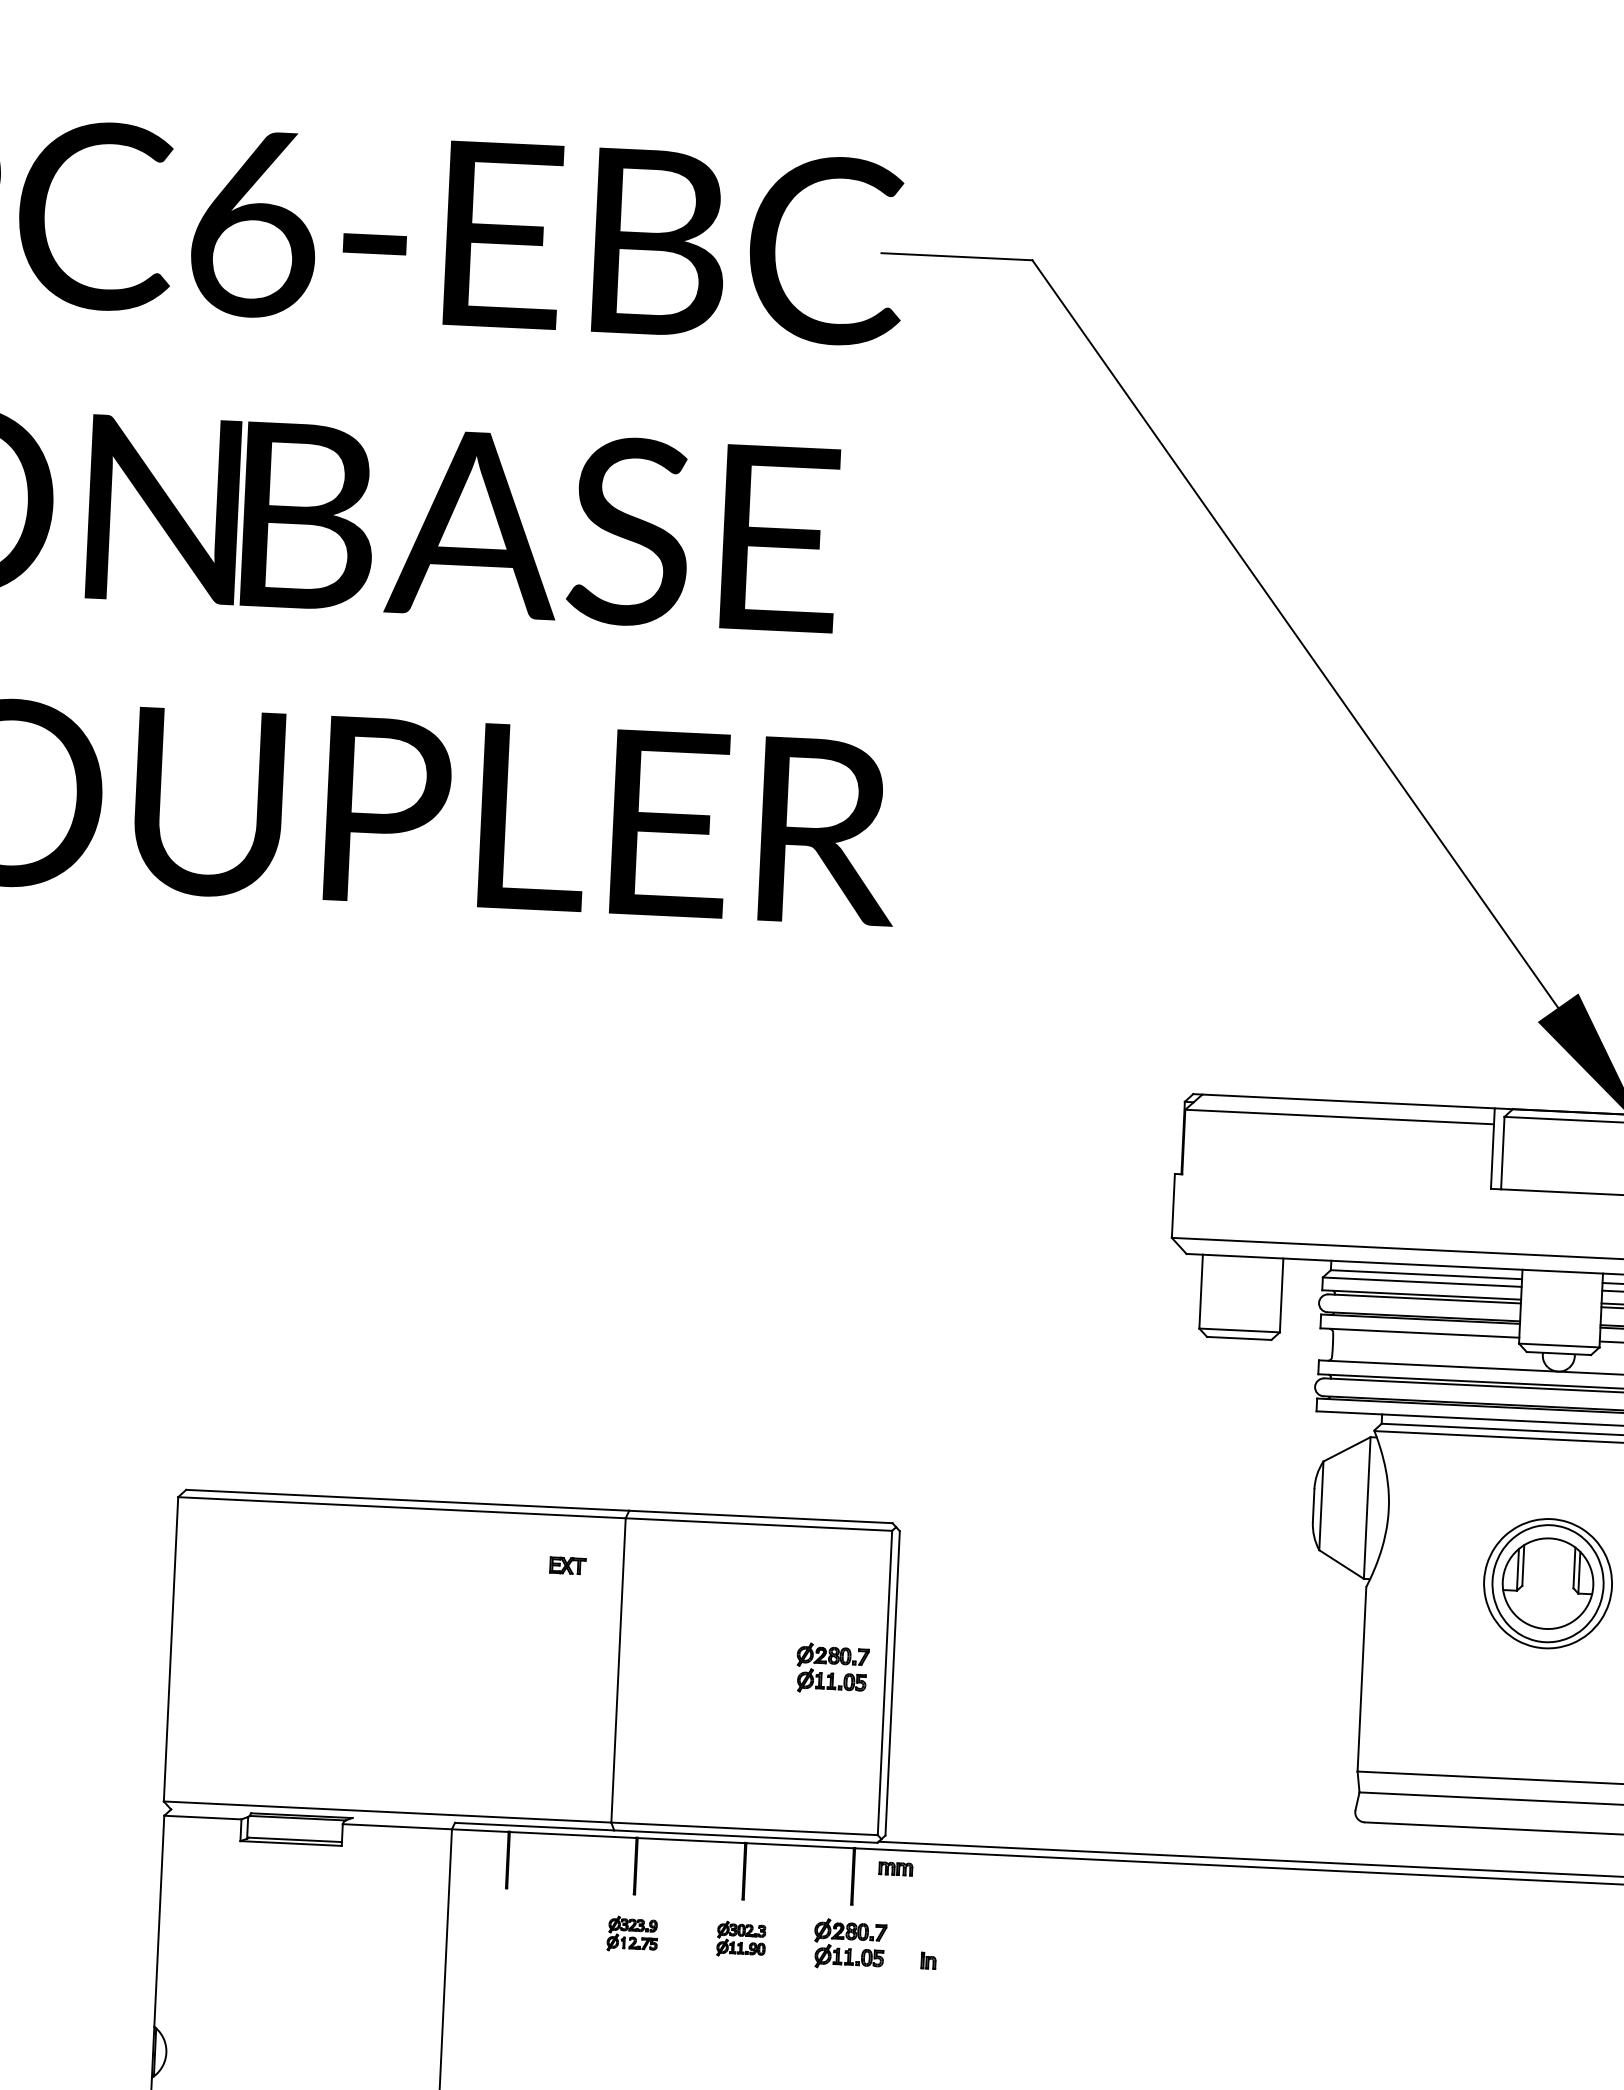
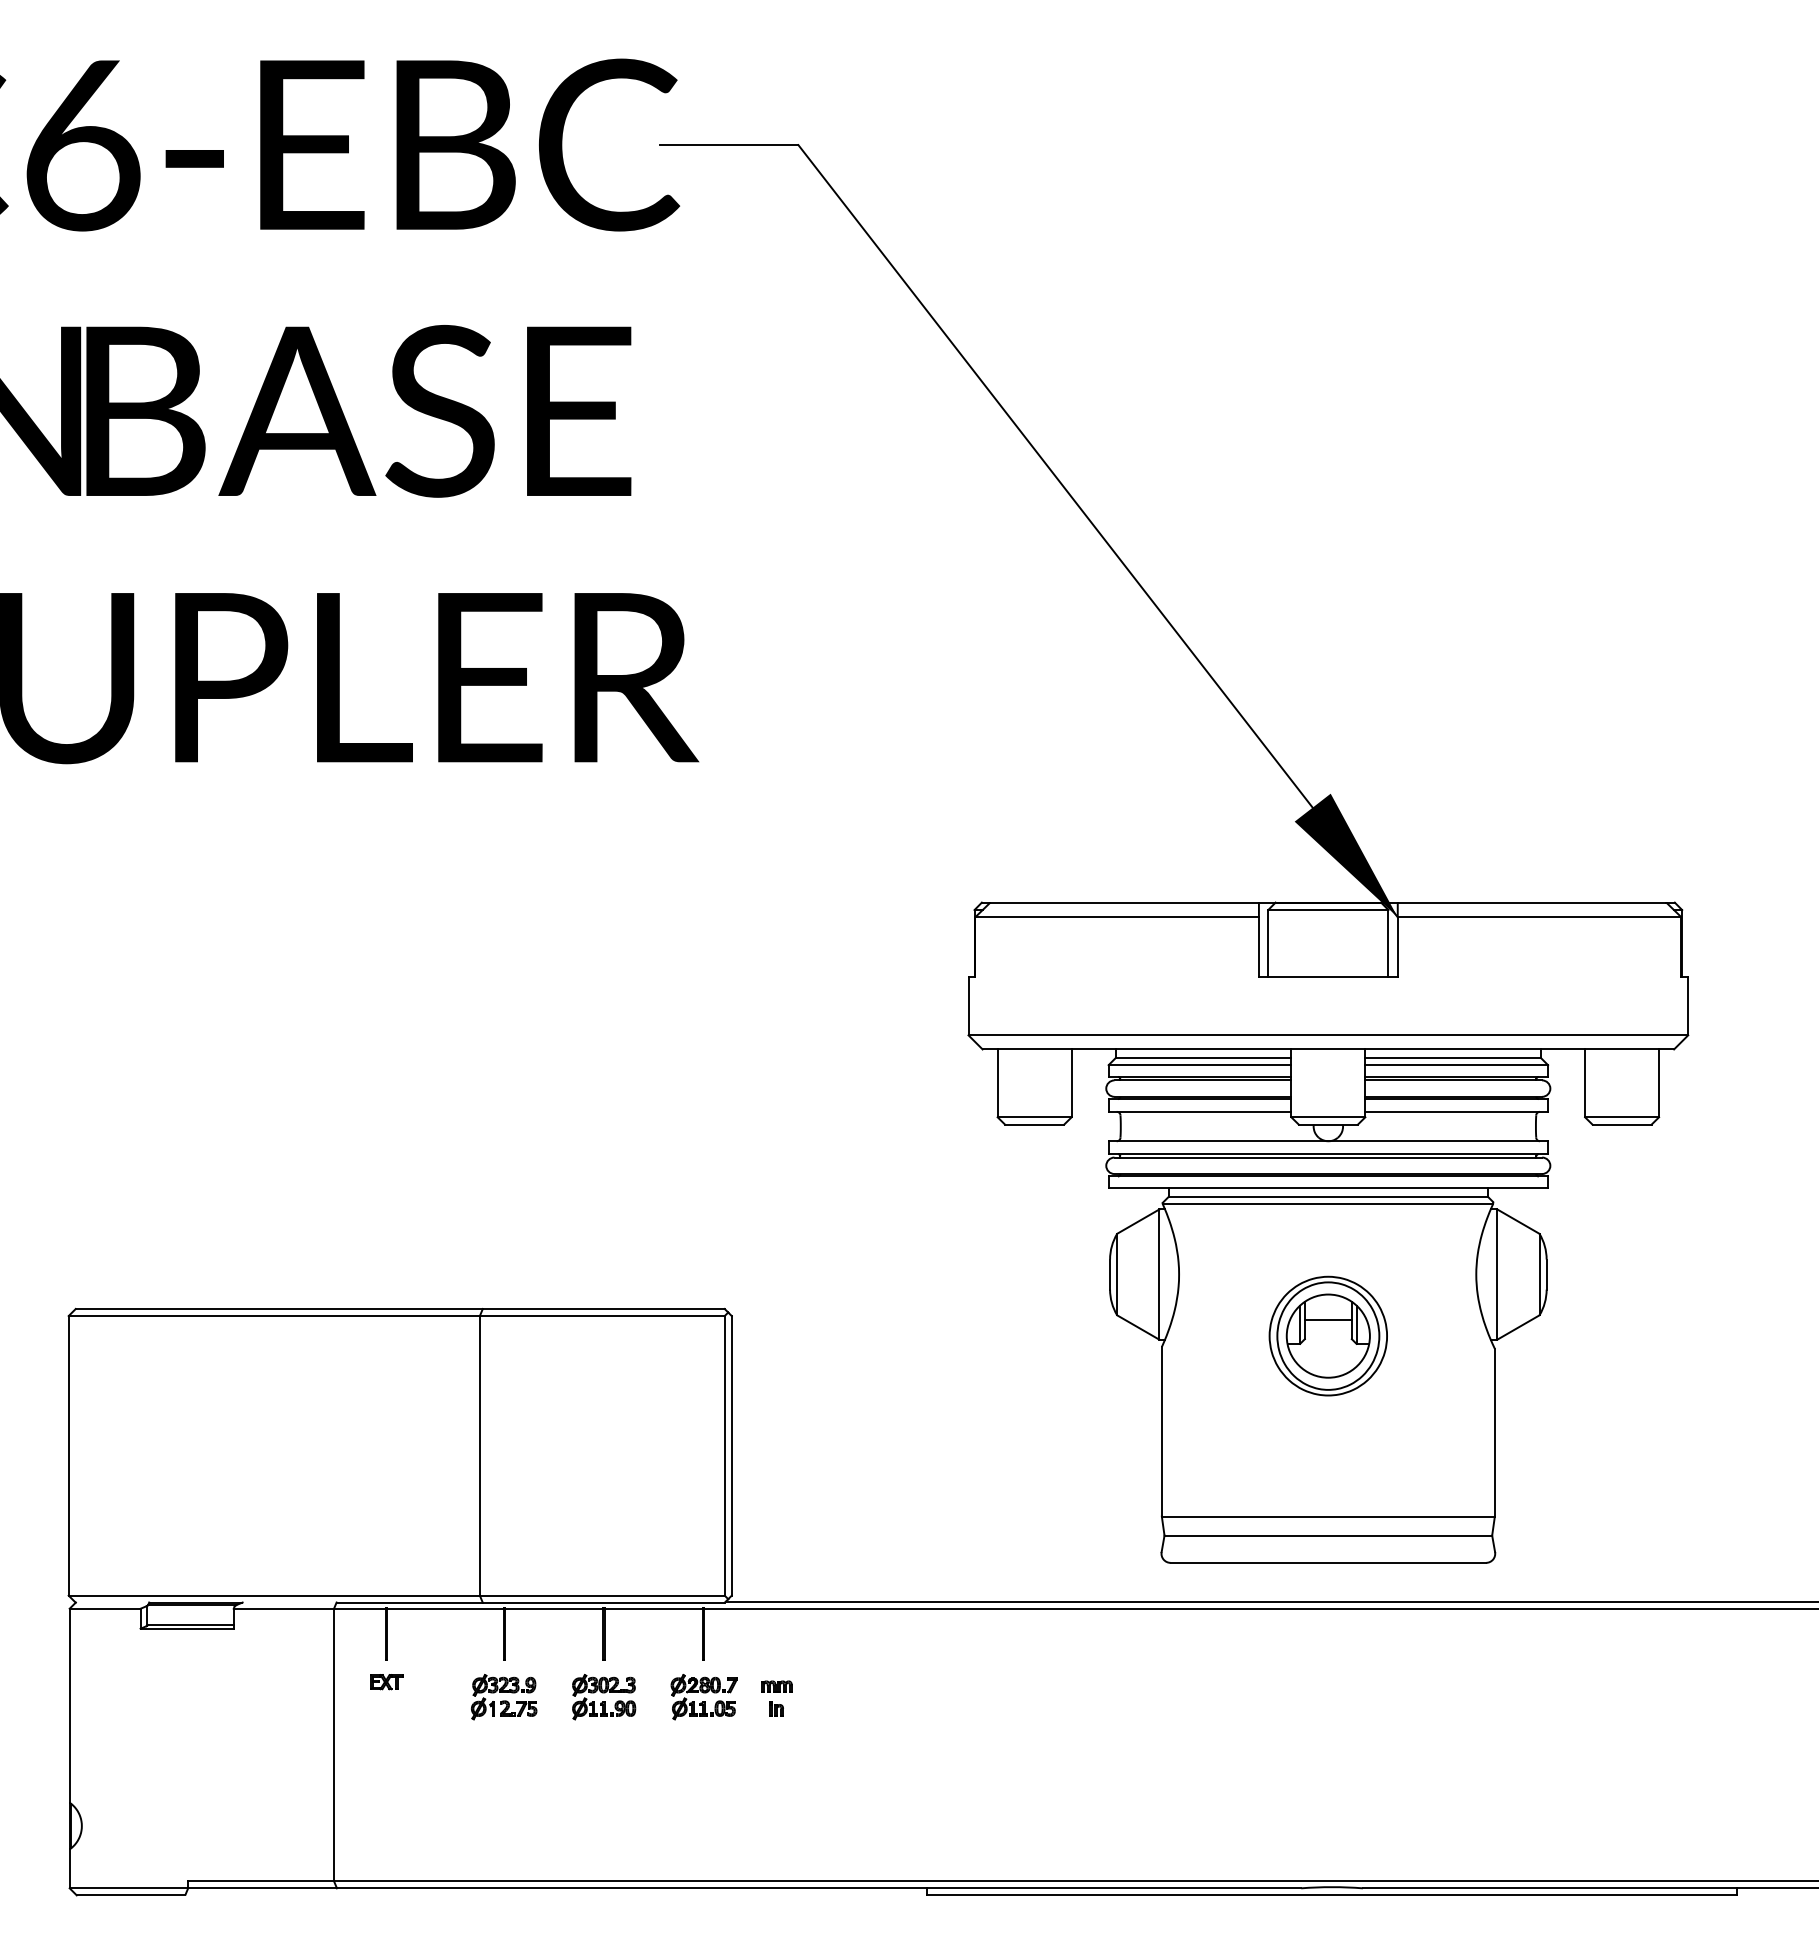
part: (567, 1566) -> (386, 1682), moved
line: (1547, 1566) -> (1327, 1320), added
part: (831, 1669) -> (675, 1445), removed
part: (895, 1868) -> (776, 1686), moved
part: (632, 1934) -> (504, 1697), size x1.43
part: (741, 1939) -> (604, 1697), size x1.43

